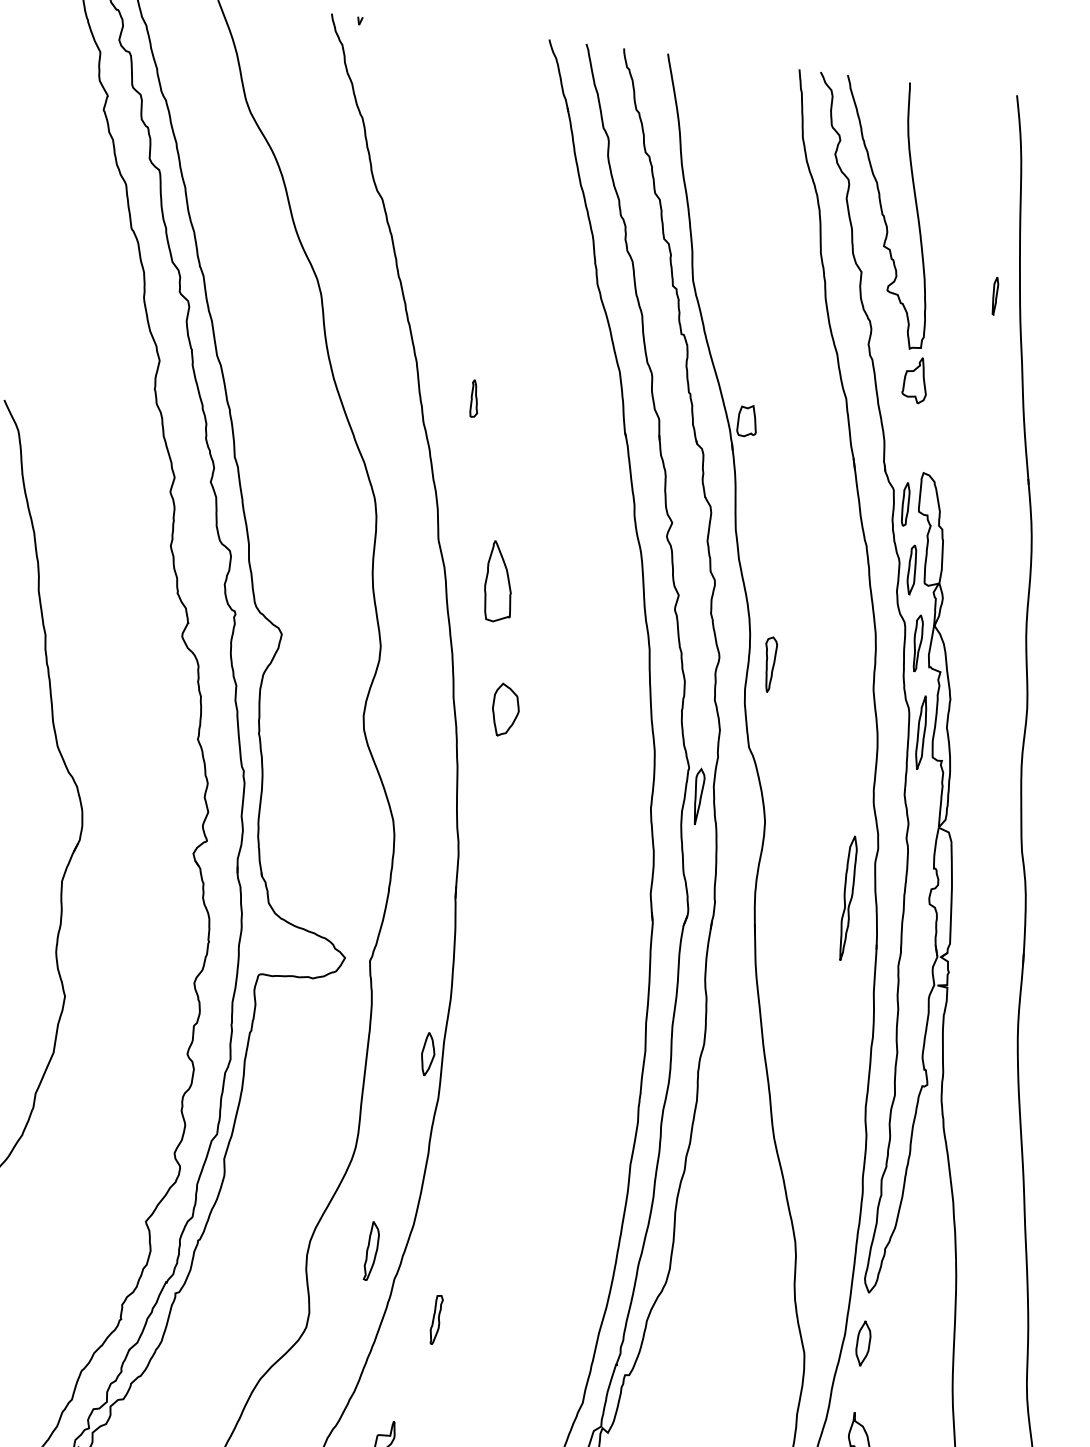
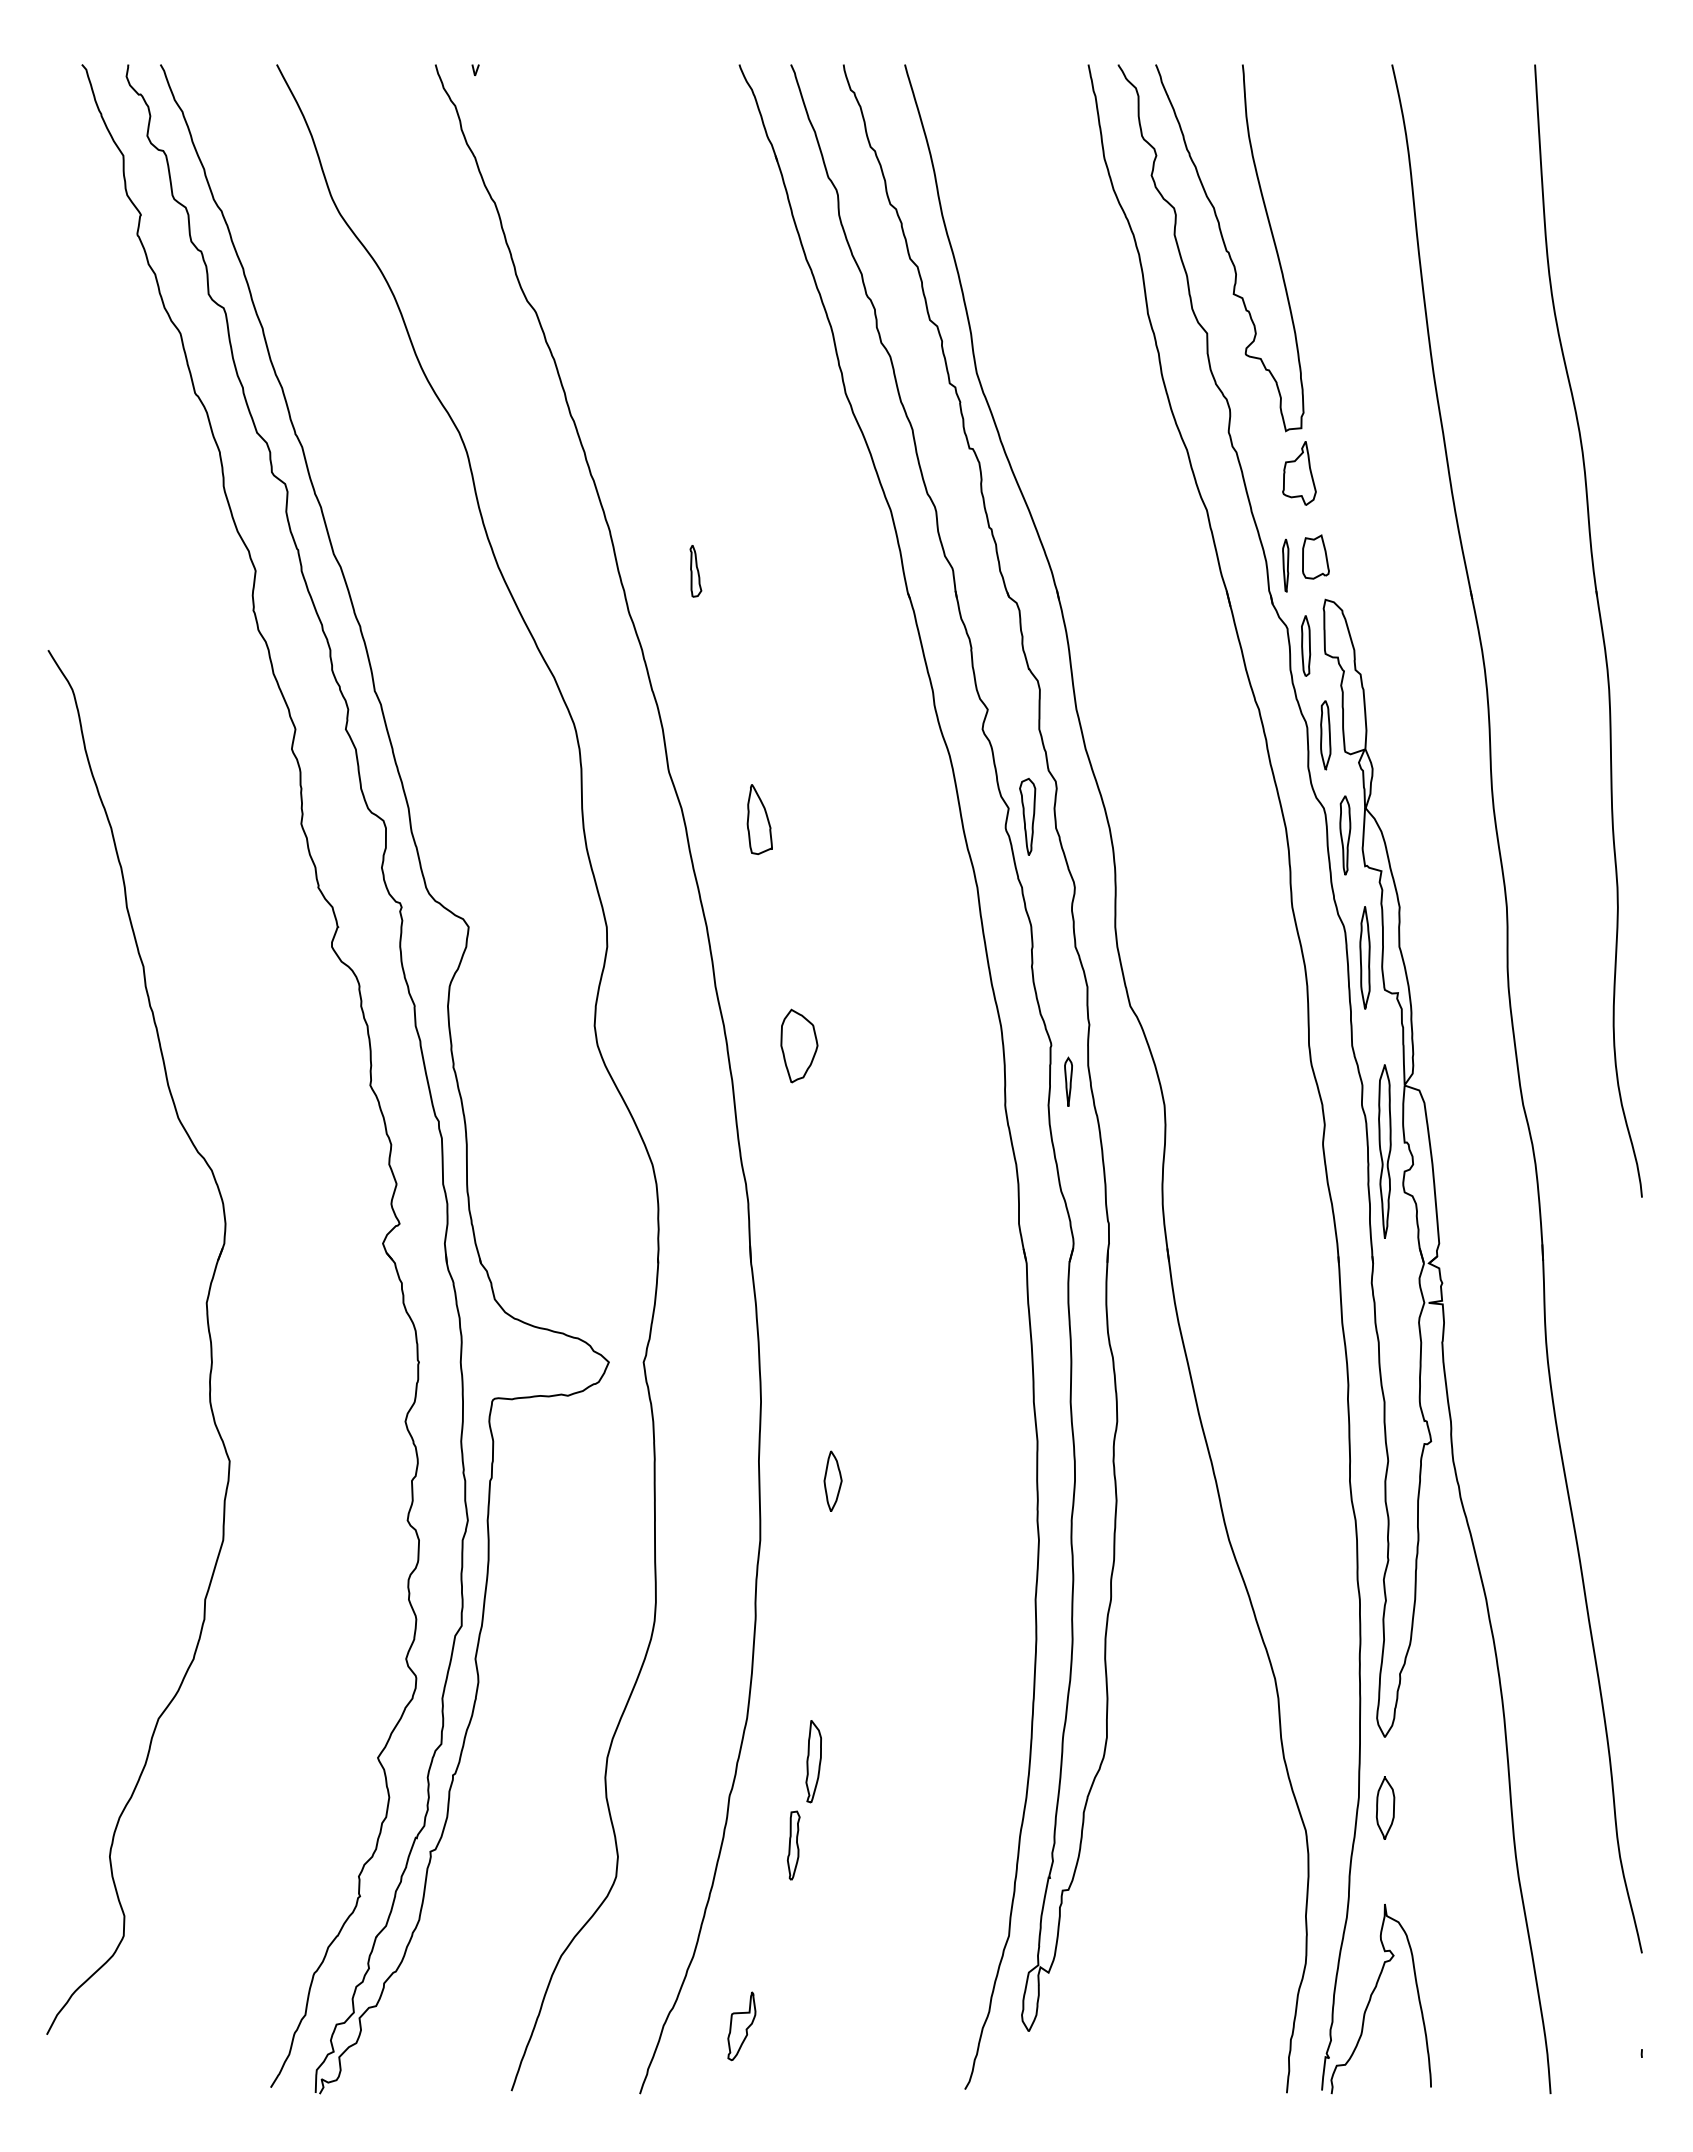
part: (994, 296) -> (1285, 565), moved
part: (747, 420) -> (1315, 556), moved
part: (499, 582) -> (759, 819), size x0.62
part: (769, 664) -> (1027, 816), moved
part: (505, 709) -> (799, 1045), moved
part: (698, 796) -> (1068, 1081), size x0.62
part: (847, 898) -> (1384, 1151), moved
part: (427, 1053) -> (832, 1480), moved
part: (371, 1251) -> (813, 1761), moved

